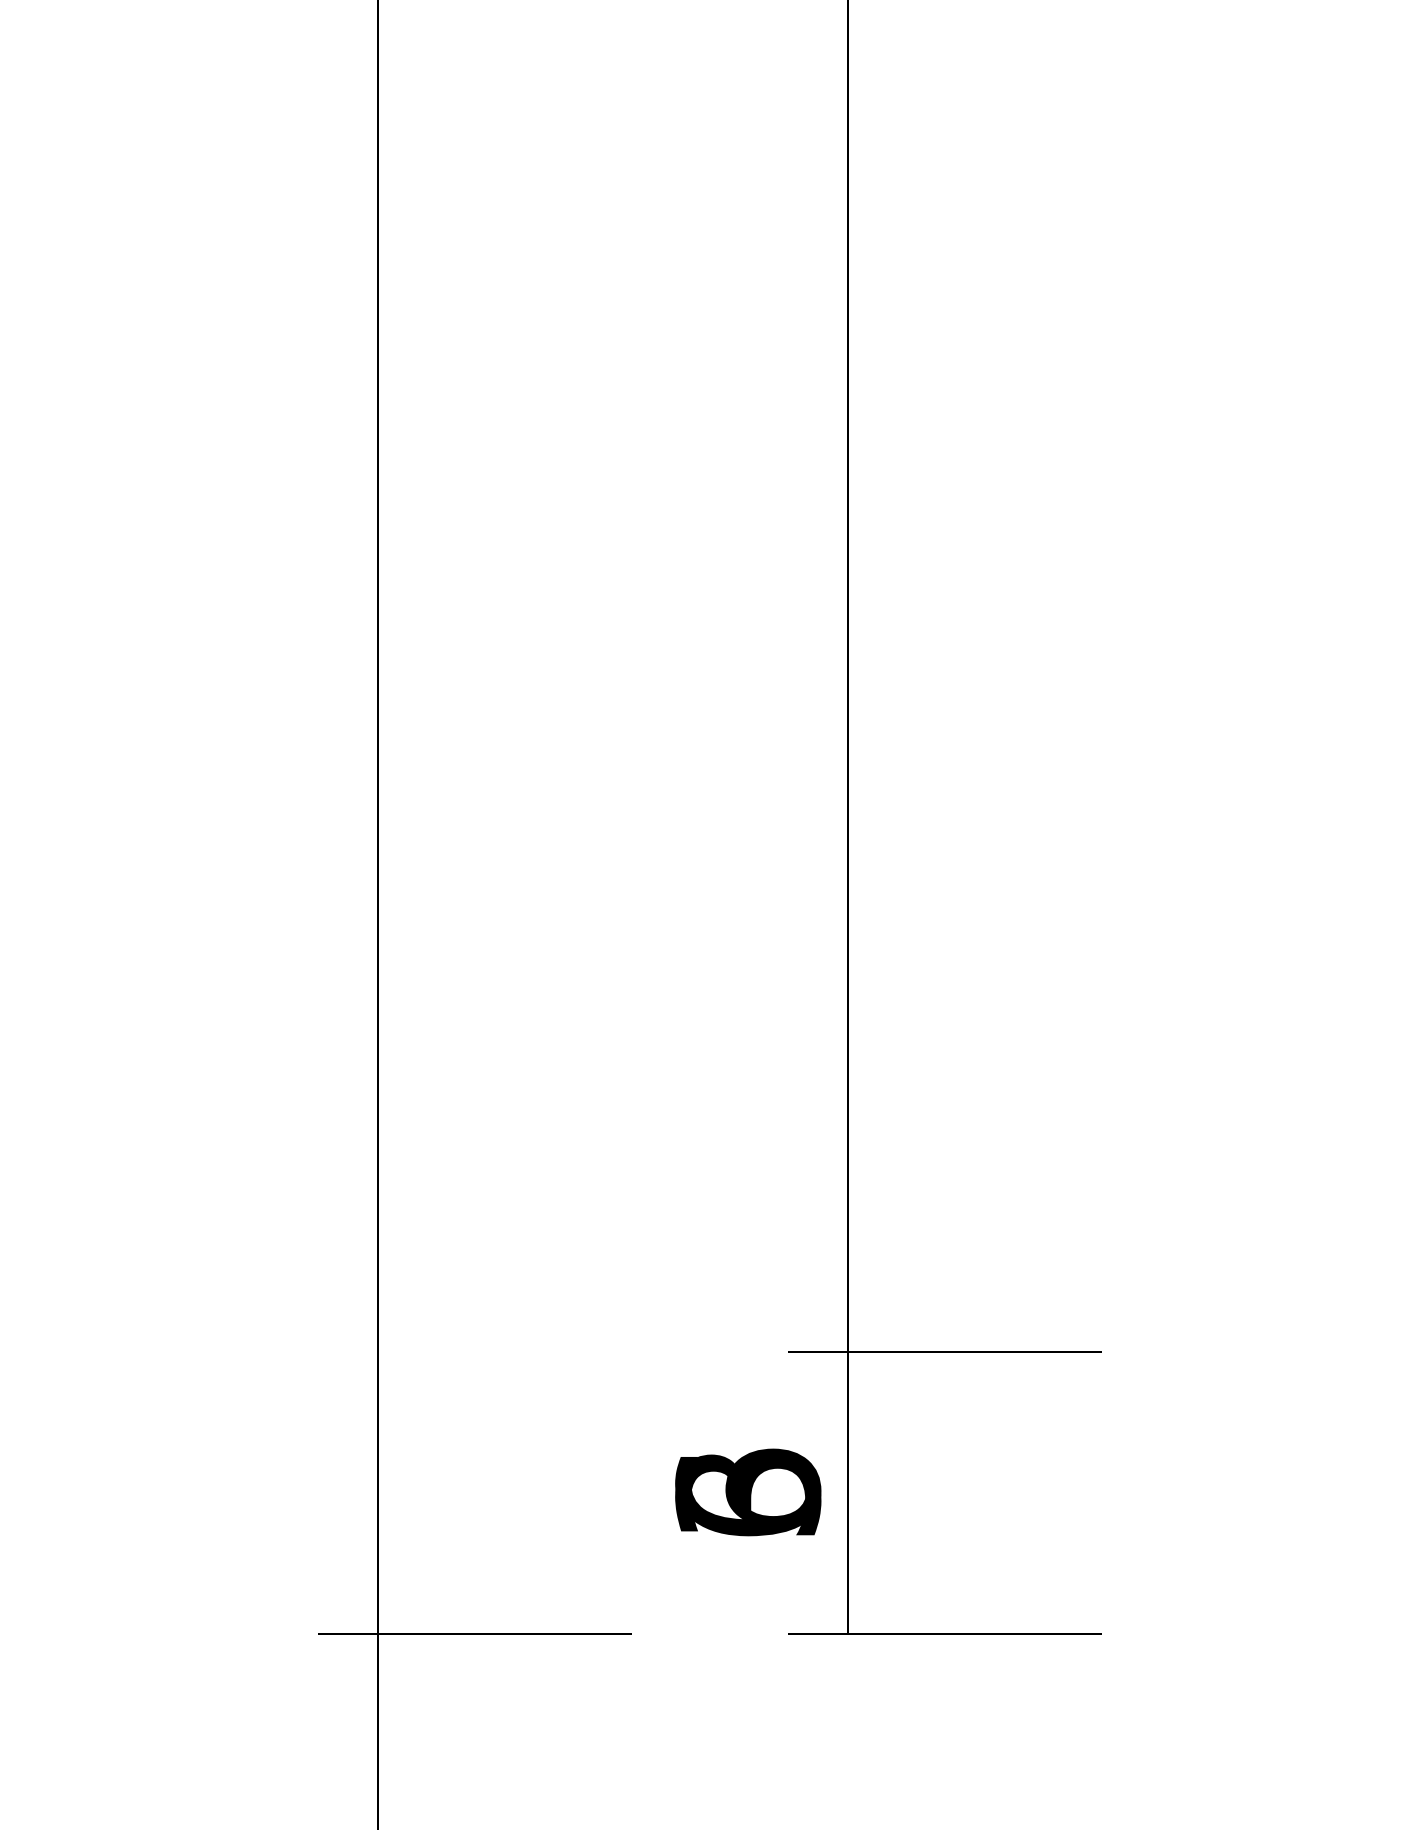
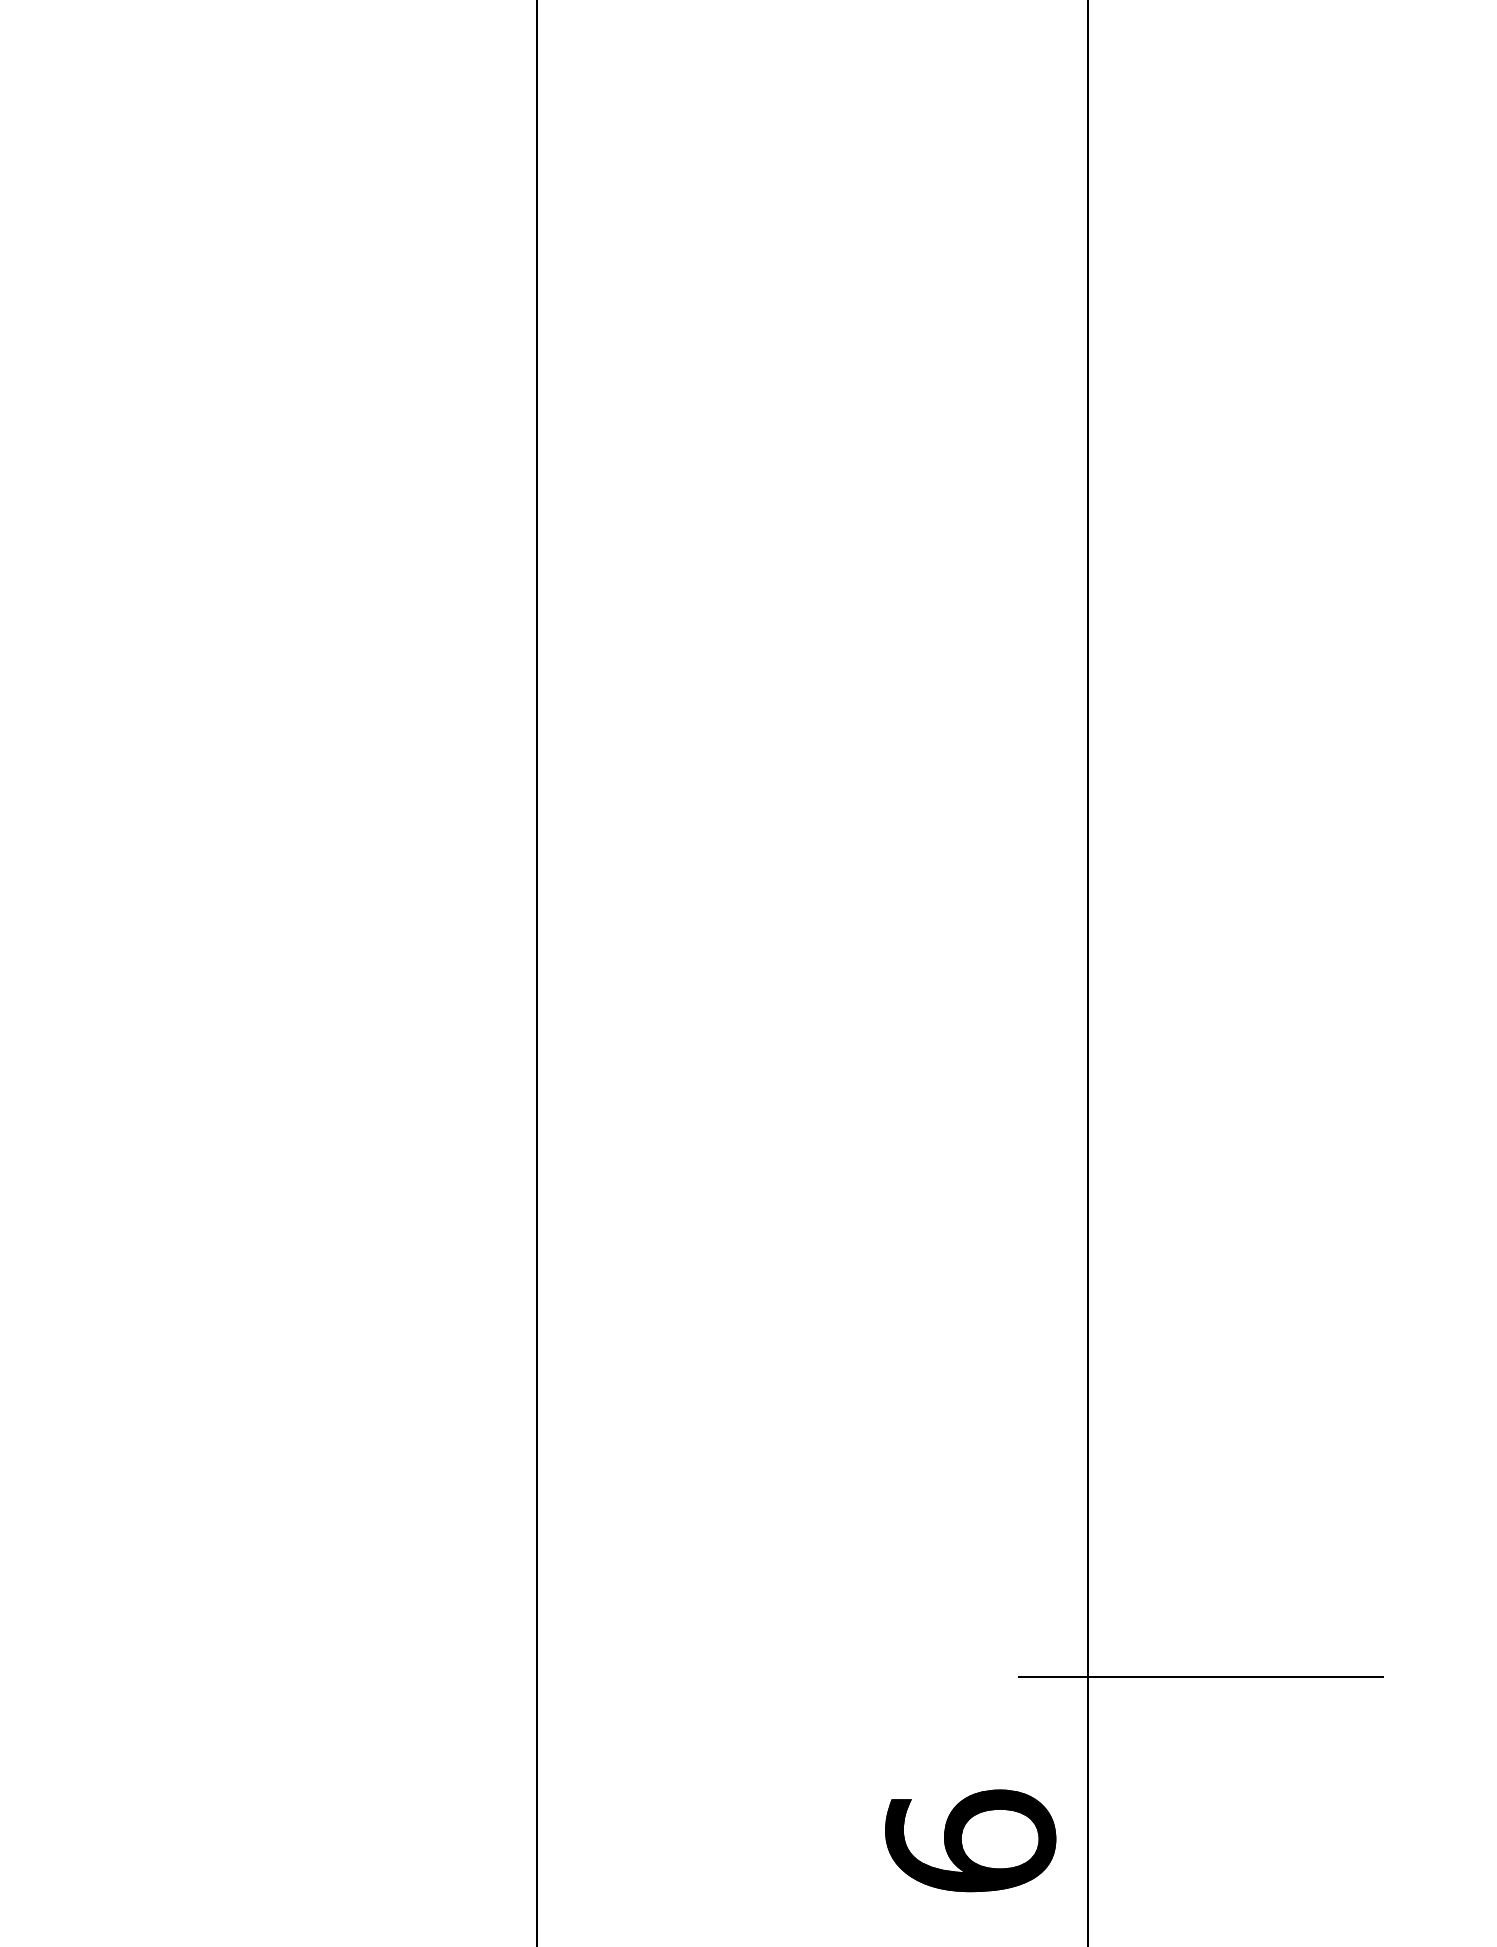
text: (748, 1492) -> (970, 1840), 3 -> 6

